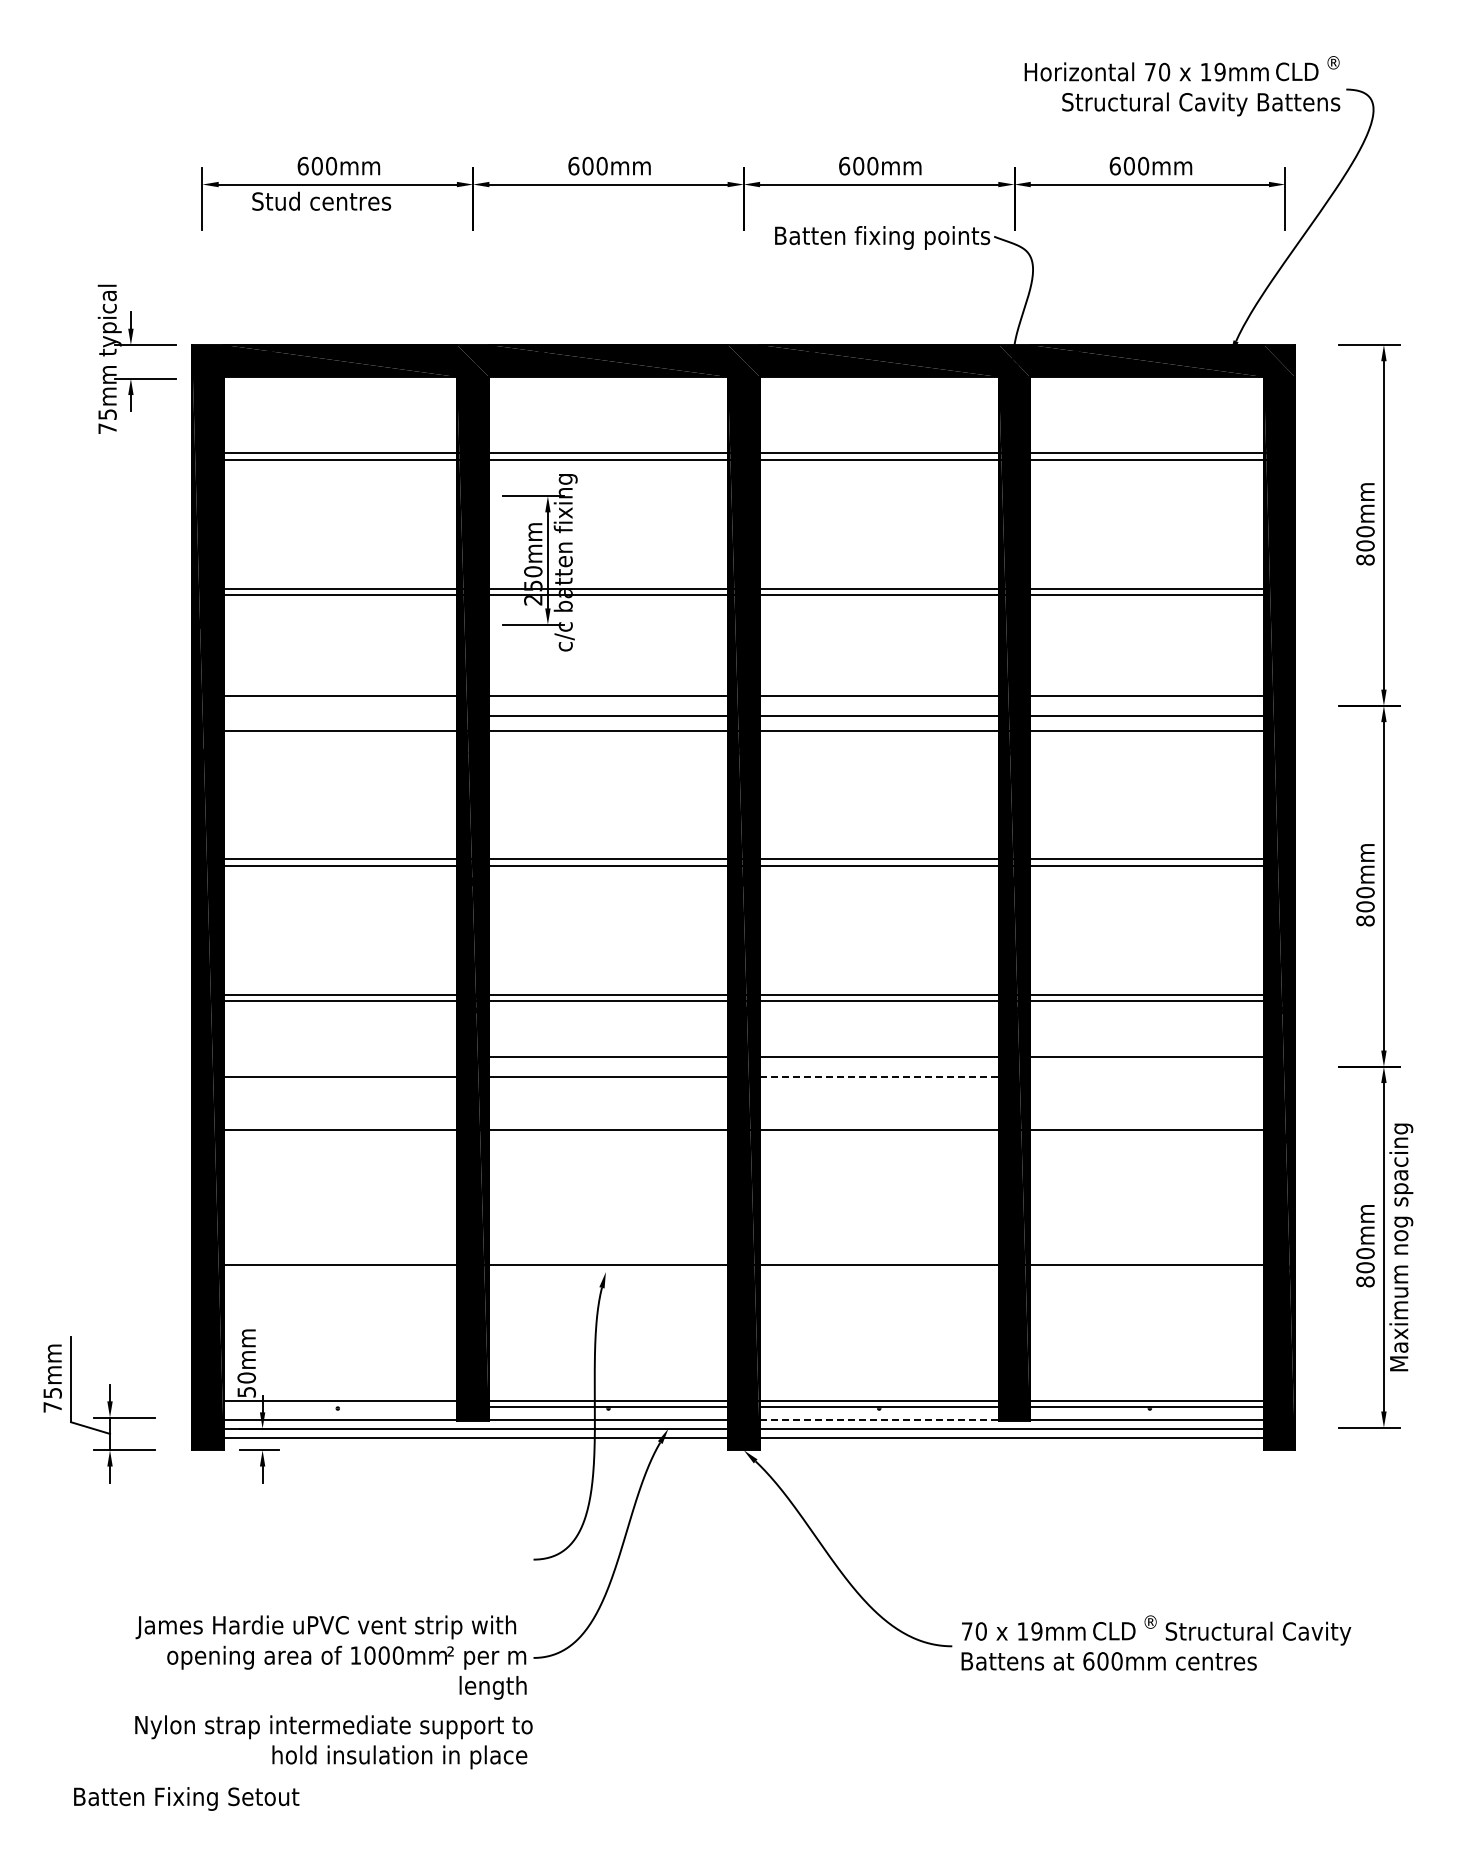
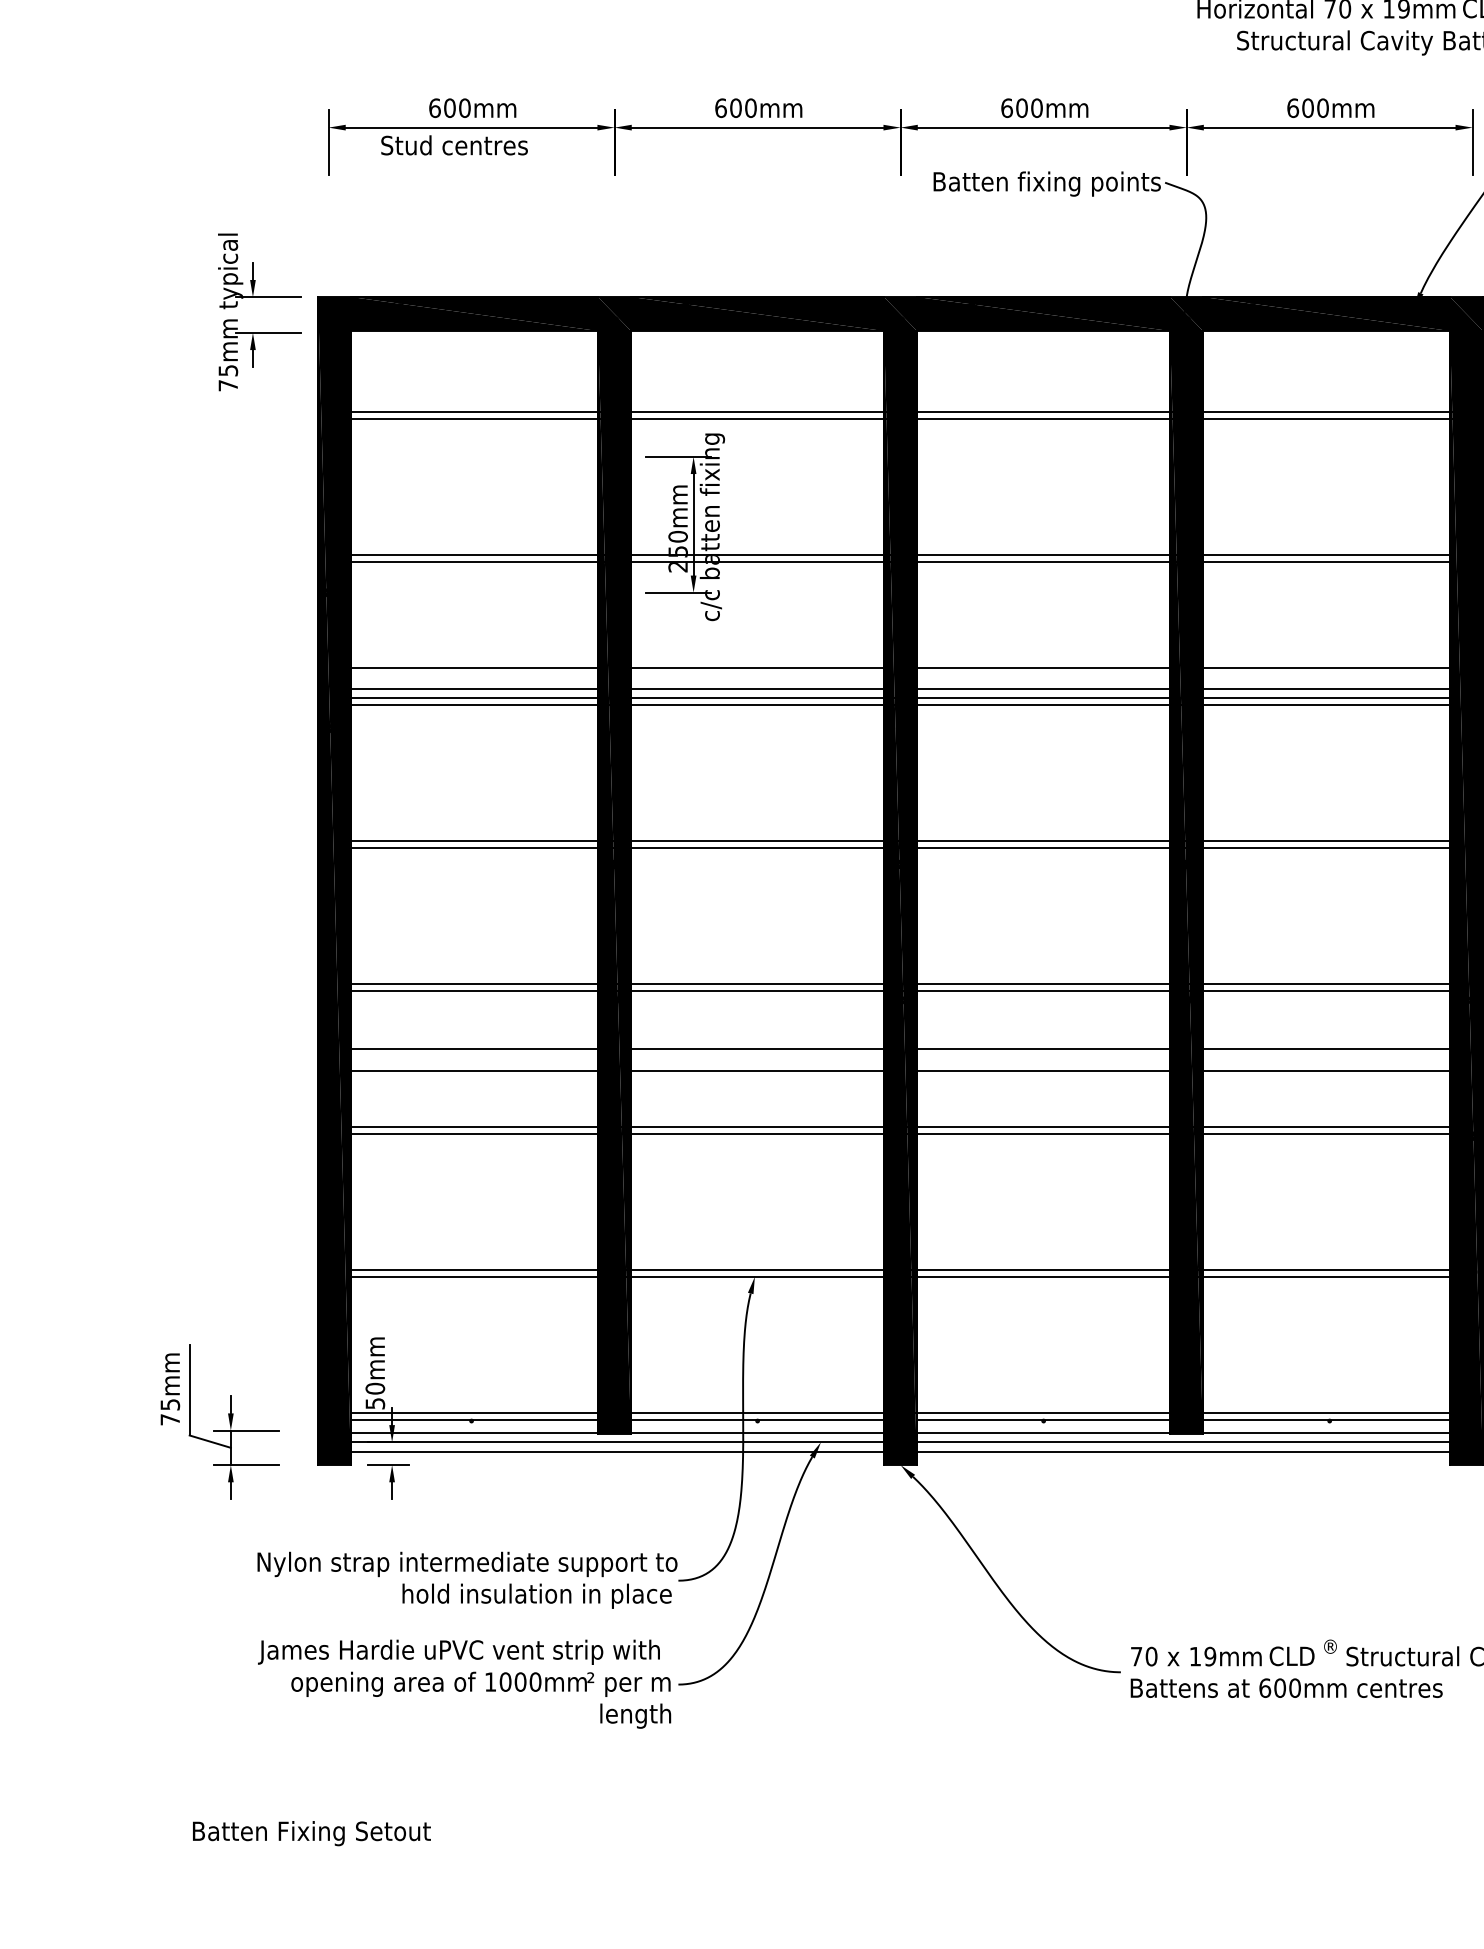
line: (340, 716) -> (474, 689), added
line: (744, 723) -> (901, 697), added
line: (340, 1056) -> (474, 1049), added
line: (879, 1076) -> (1043, 1070), dashed -> solid
line: (1146, 1076) -> (1326, 1070), added
line: (744, 1136) -> (901, 1133), added
line: (744, 1272) -> (901, 1277), added
line: (340, 1407) -> (474, 1419), added
line: (879, 1419) -> (1043, 1432), dashed -> solid
text: (333, 1742) -> (467, 1580), moved

